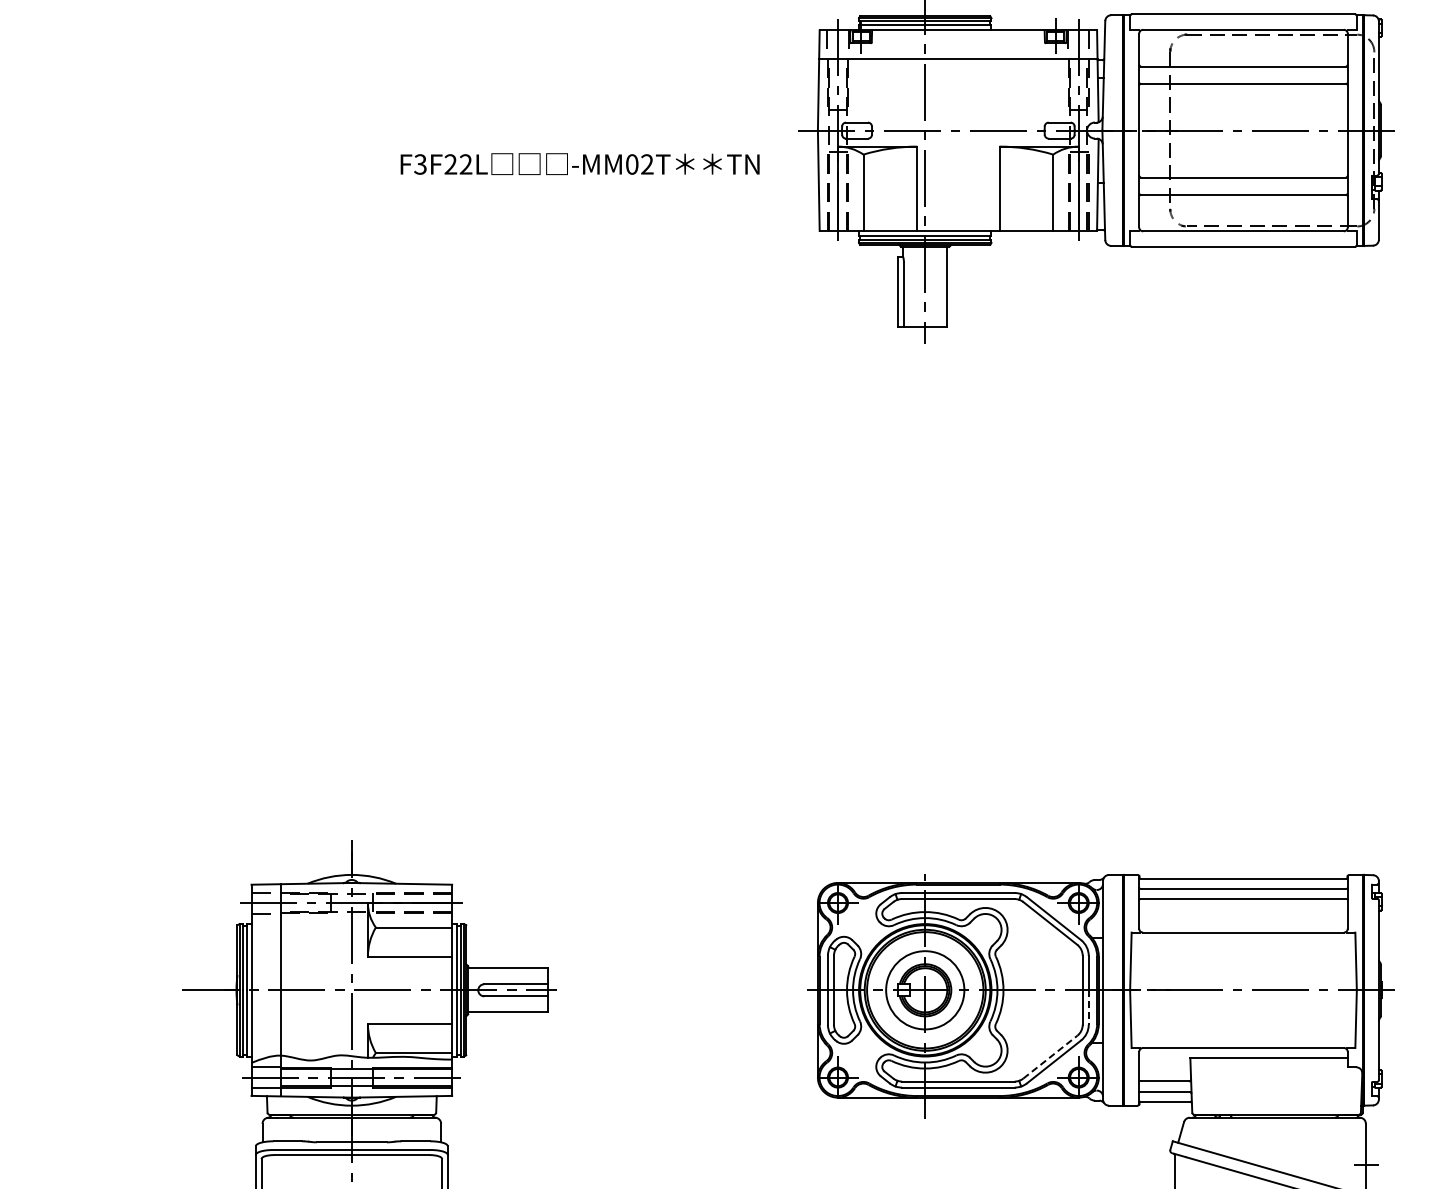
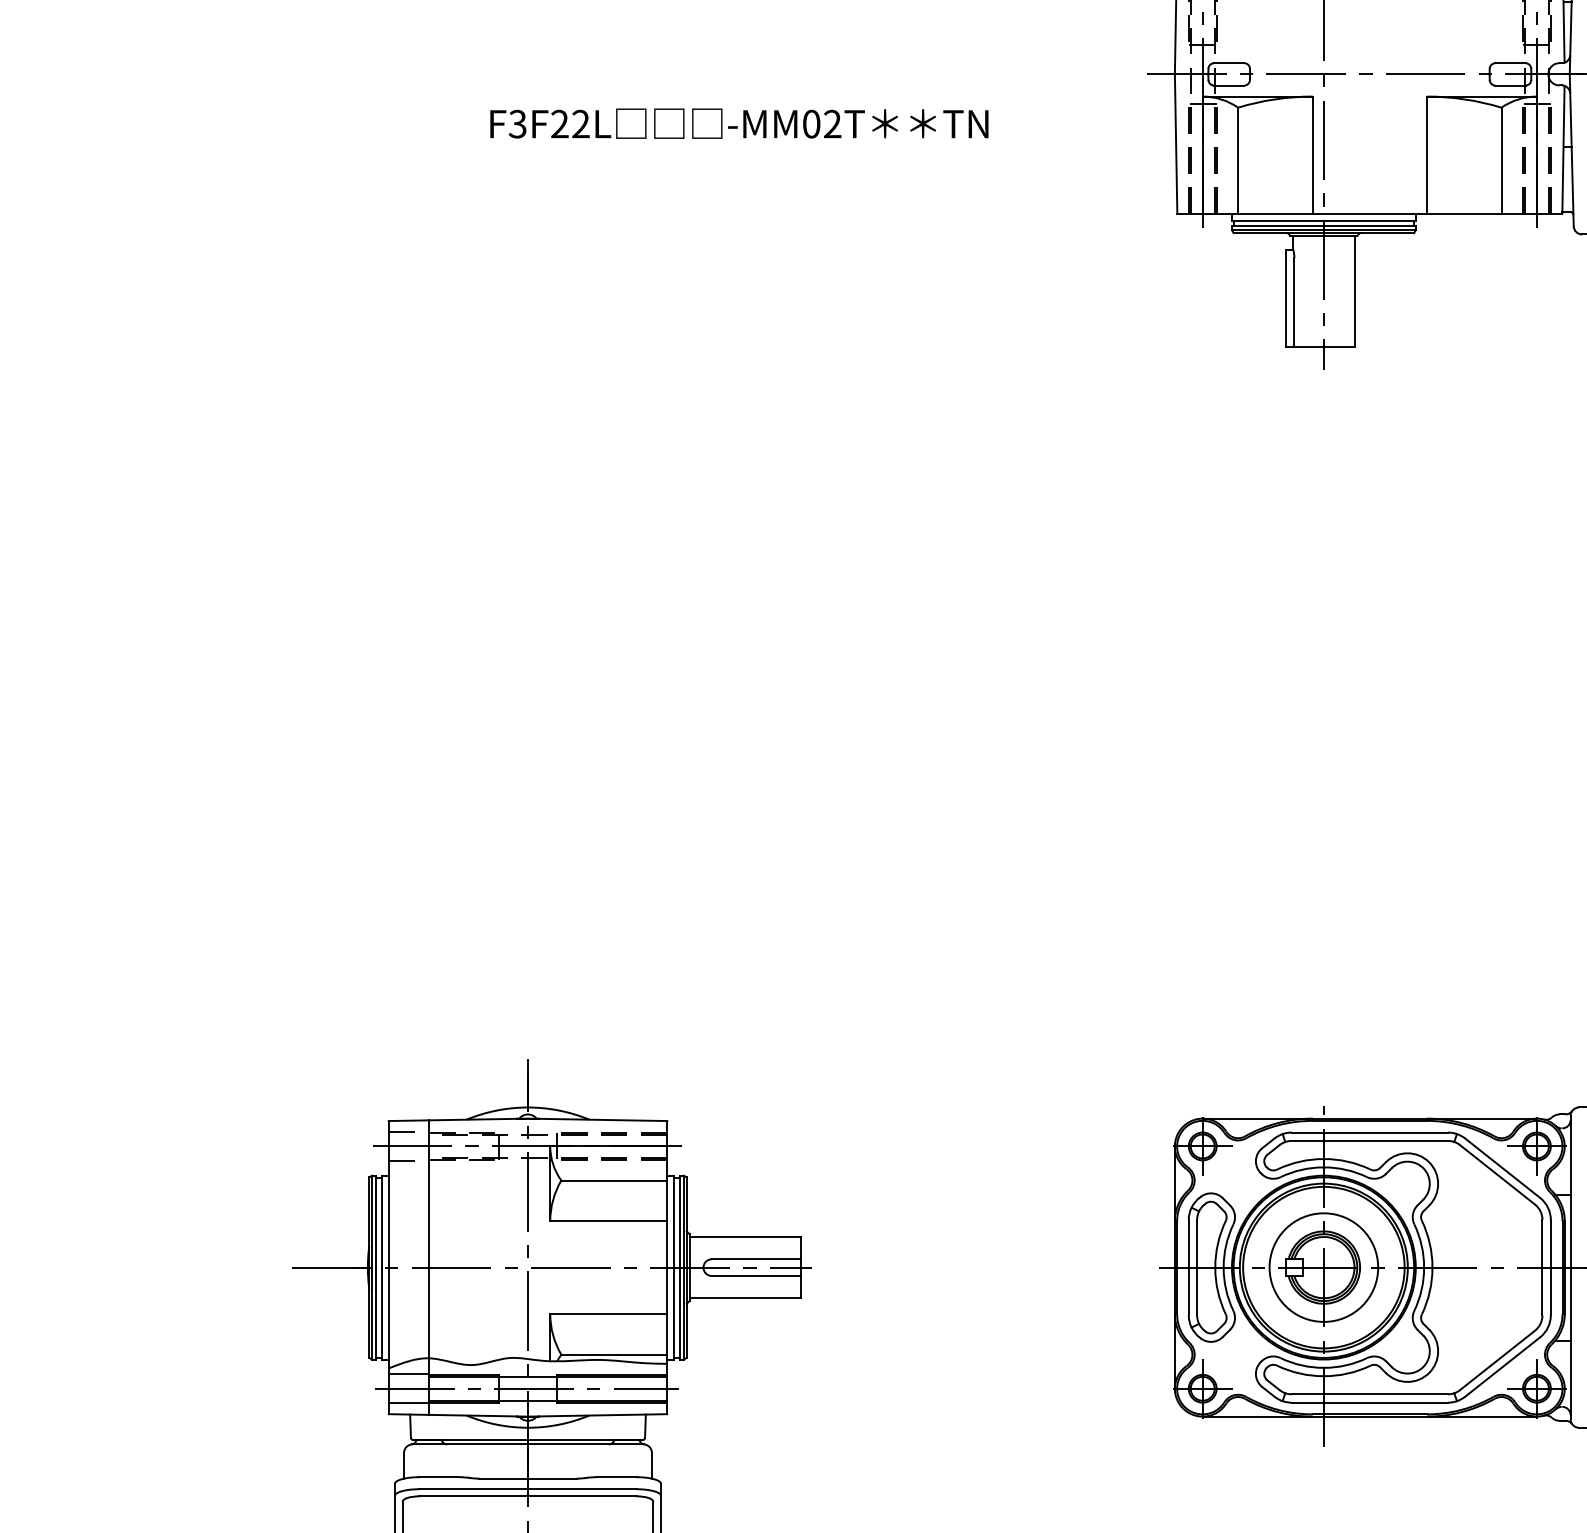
text: (579, 163) -> (738, 122), moved
line: (1088, 1008) -> (1550, 1292), dashed -> solid
line: (1050, 1057) -> (1497, 1360), dashed -> solid

